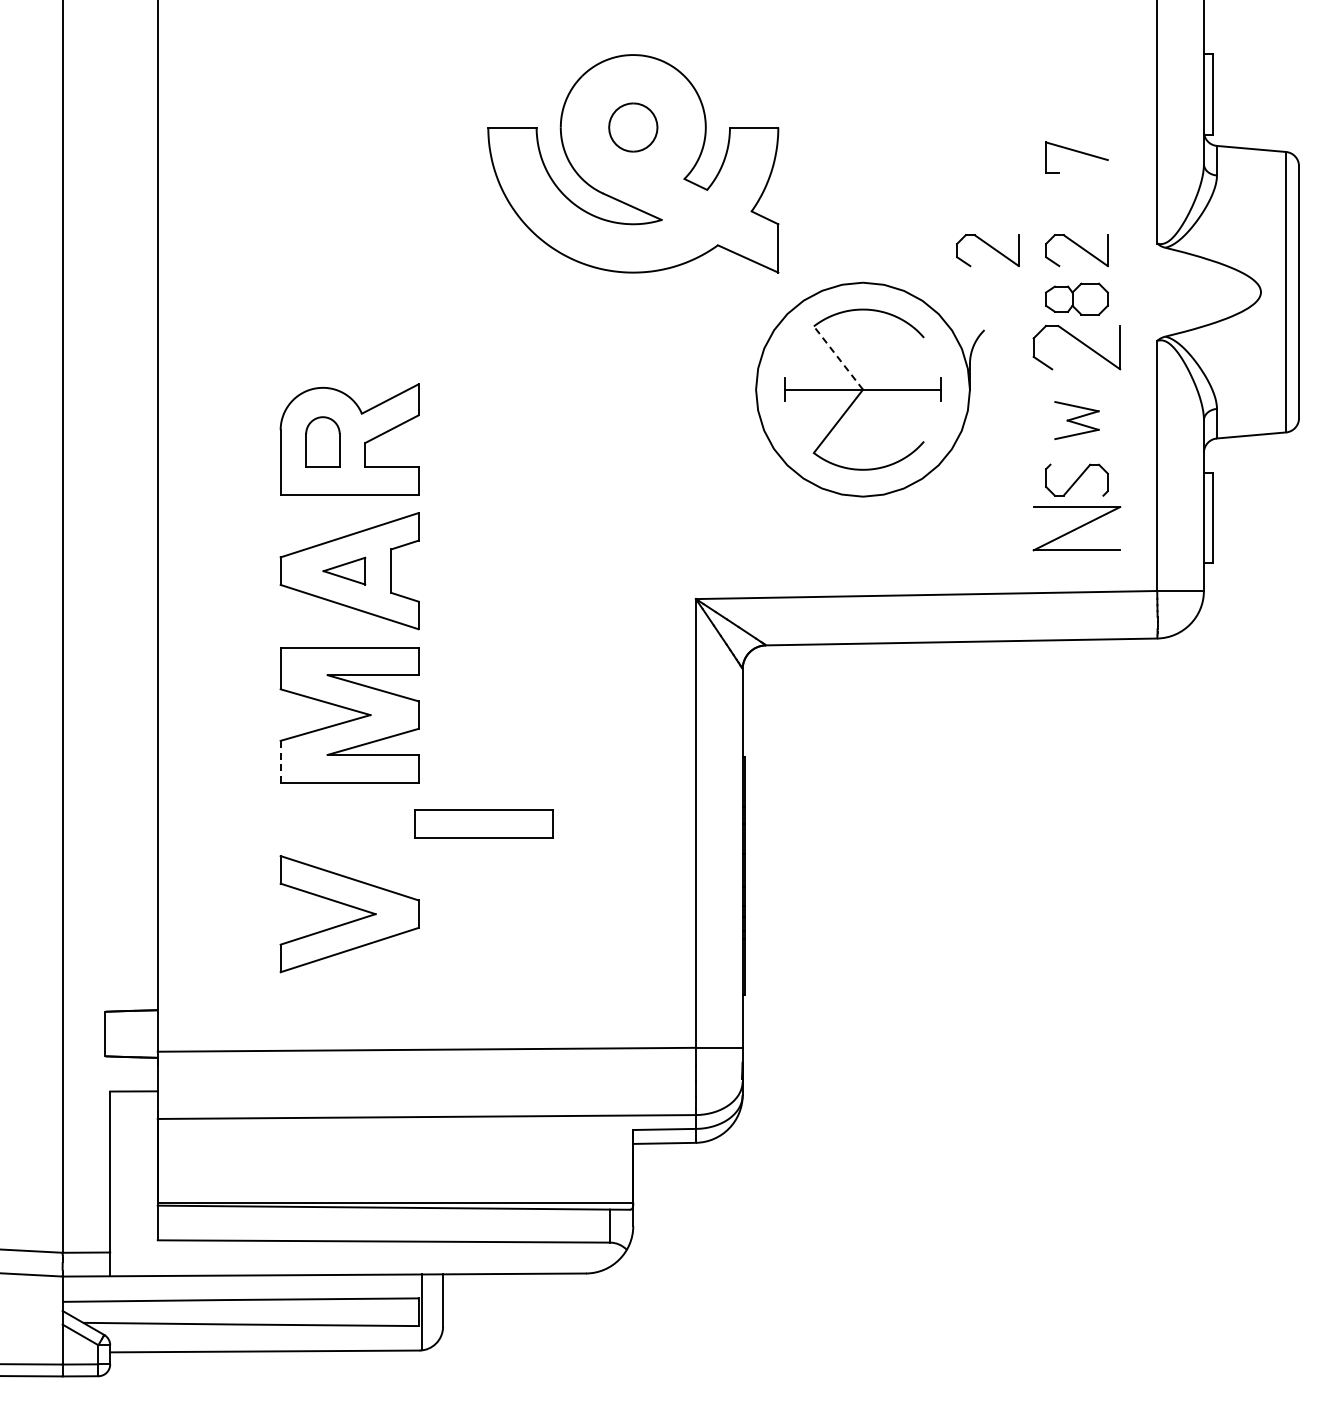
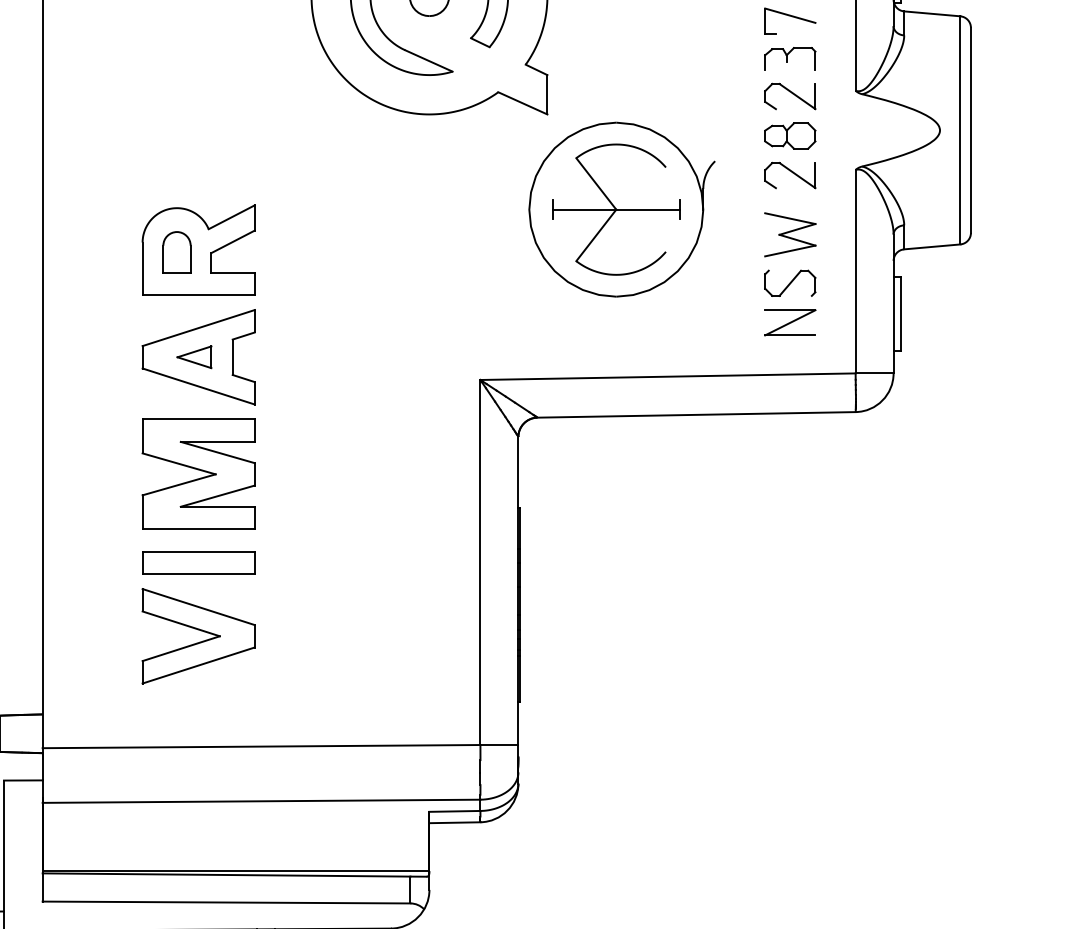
part: (1076, 203) -> (789, 58), added
part: (987, 250) -> (717, 96), removed
part: (1076, 347) -> (789, 175), size x0.71
line: (838, 357) -> (596, 183), dashed -> solid
part: (1076, 420) -> (789, 234), size x1.43
part: (1076, 528) -> (789, 322), size x0.71
line: (280, 761) -> (142, 512), dashed -> solid
part: (483, 823) -> (198, 562), moved

